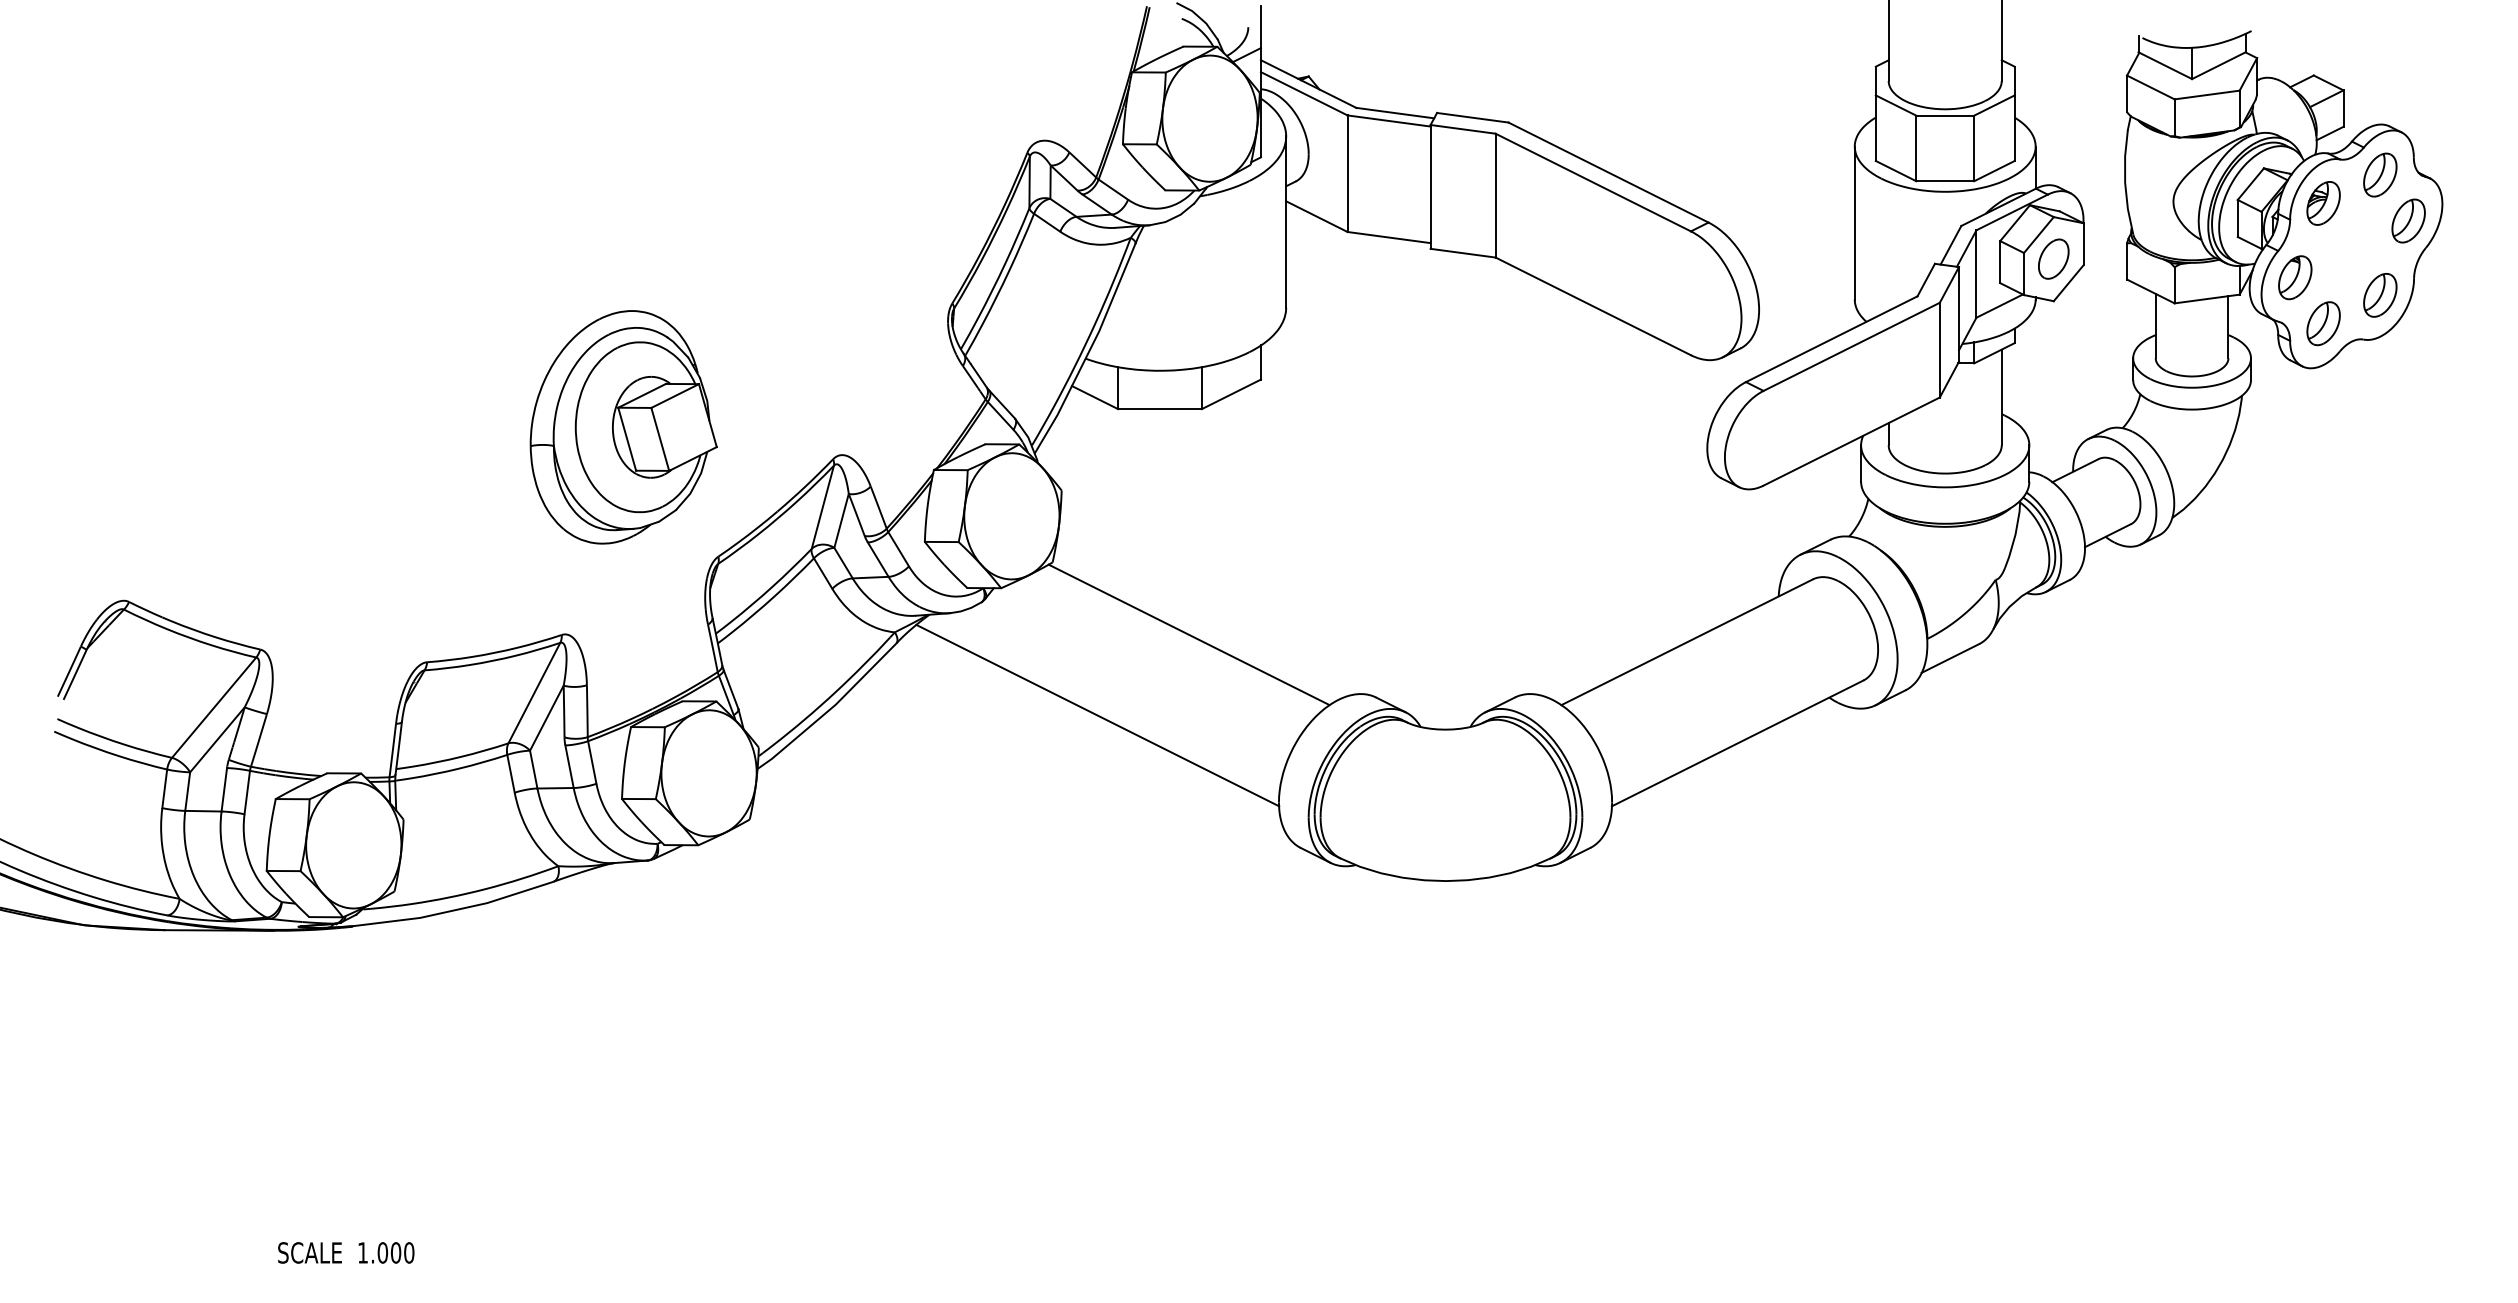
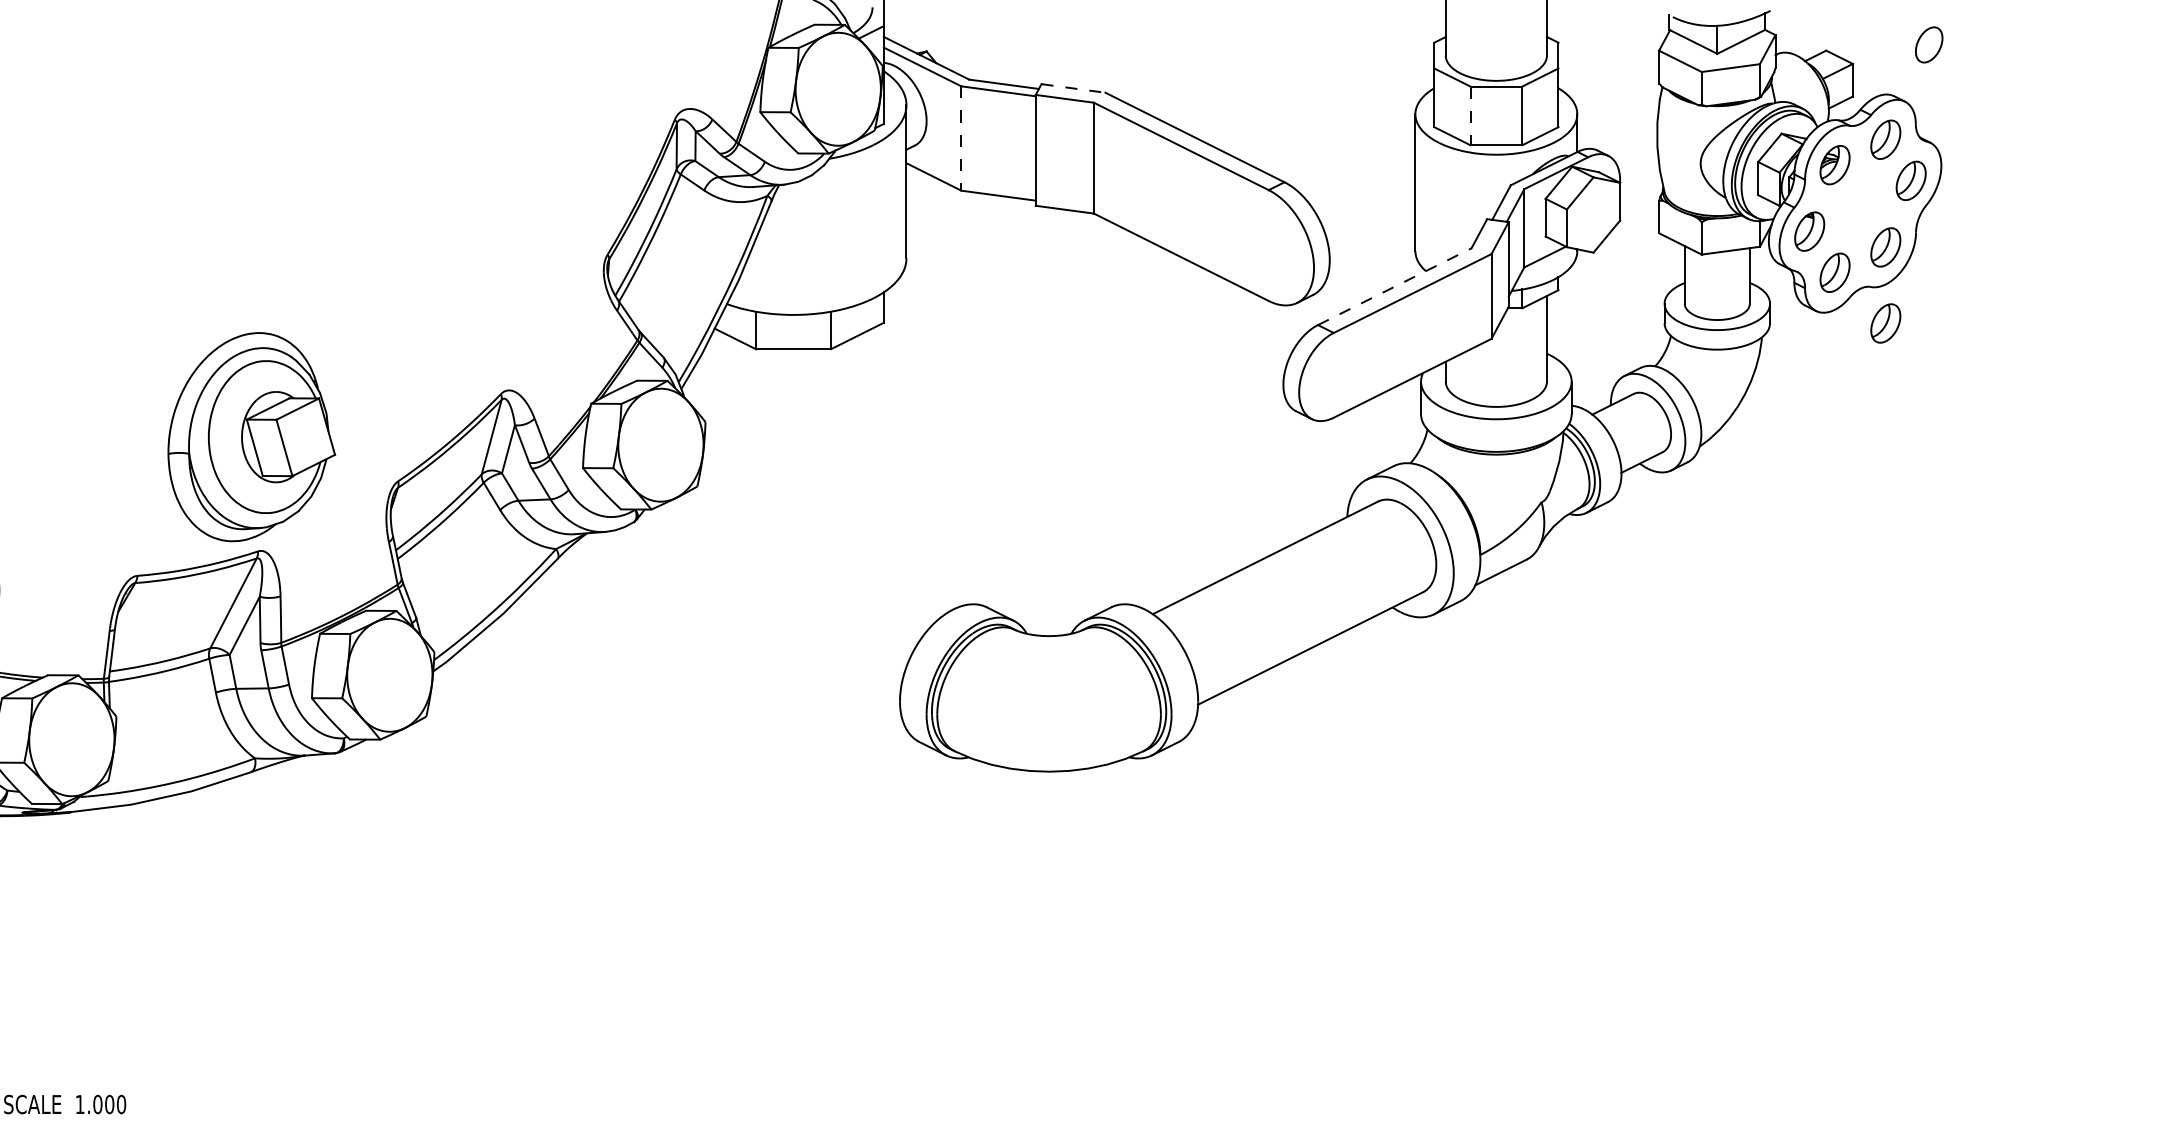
line: (1473, 117) -> (1074, 88), solid -> dashed
line: (1916, 148) -> (1470, 115), solid -> dashed
line: (1347, 174) -> (961, 139), solid -> dashed
part: (2053, 258) -> (1928, 44), moved
line: (1831, 339) -> (1394, 286), solid -> dashed
part: (2380, 380) -> (1885, 323), added
part: (623, 427) -> (251, 437), moved
line: (1188, 634) -> (819, 550), removed
line: (1097, 715) -> (737, 623), removed

